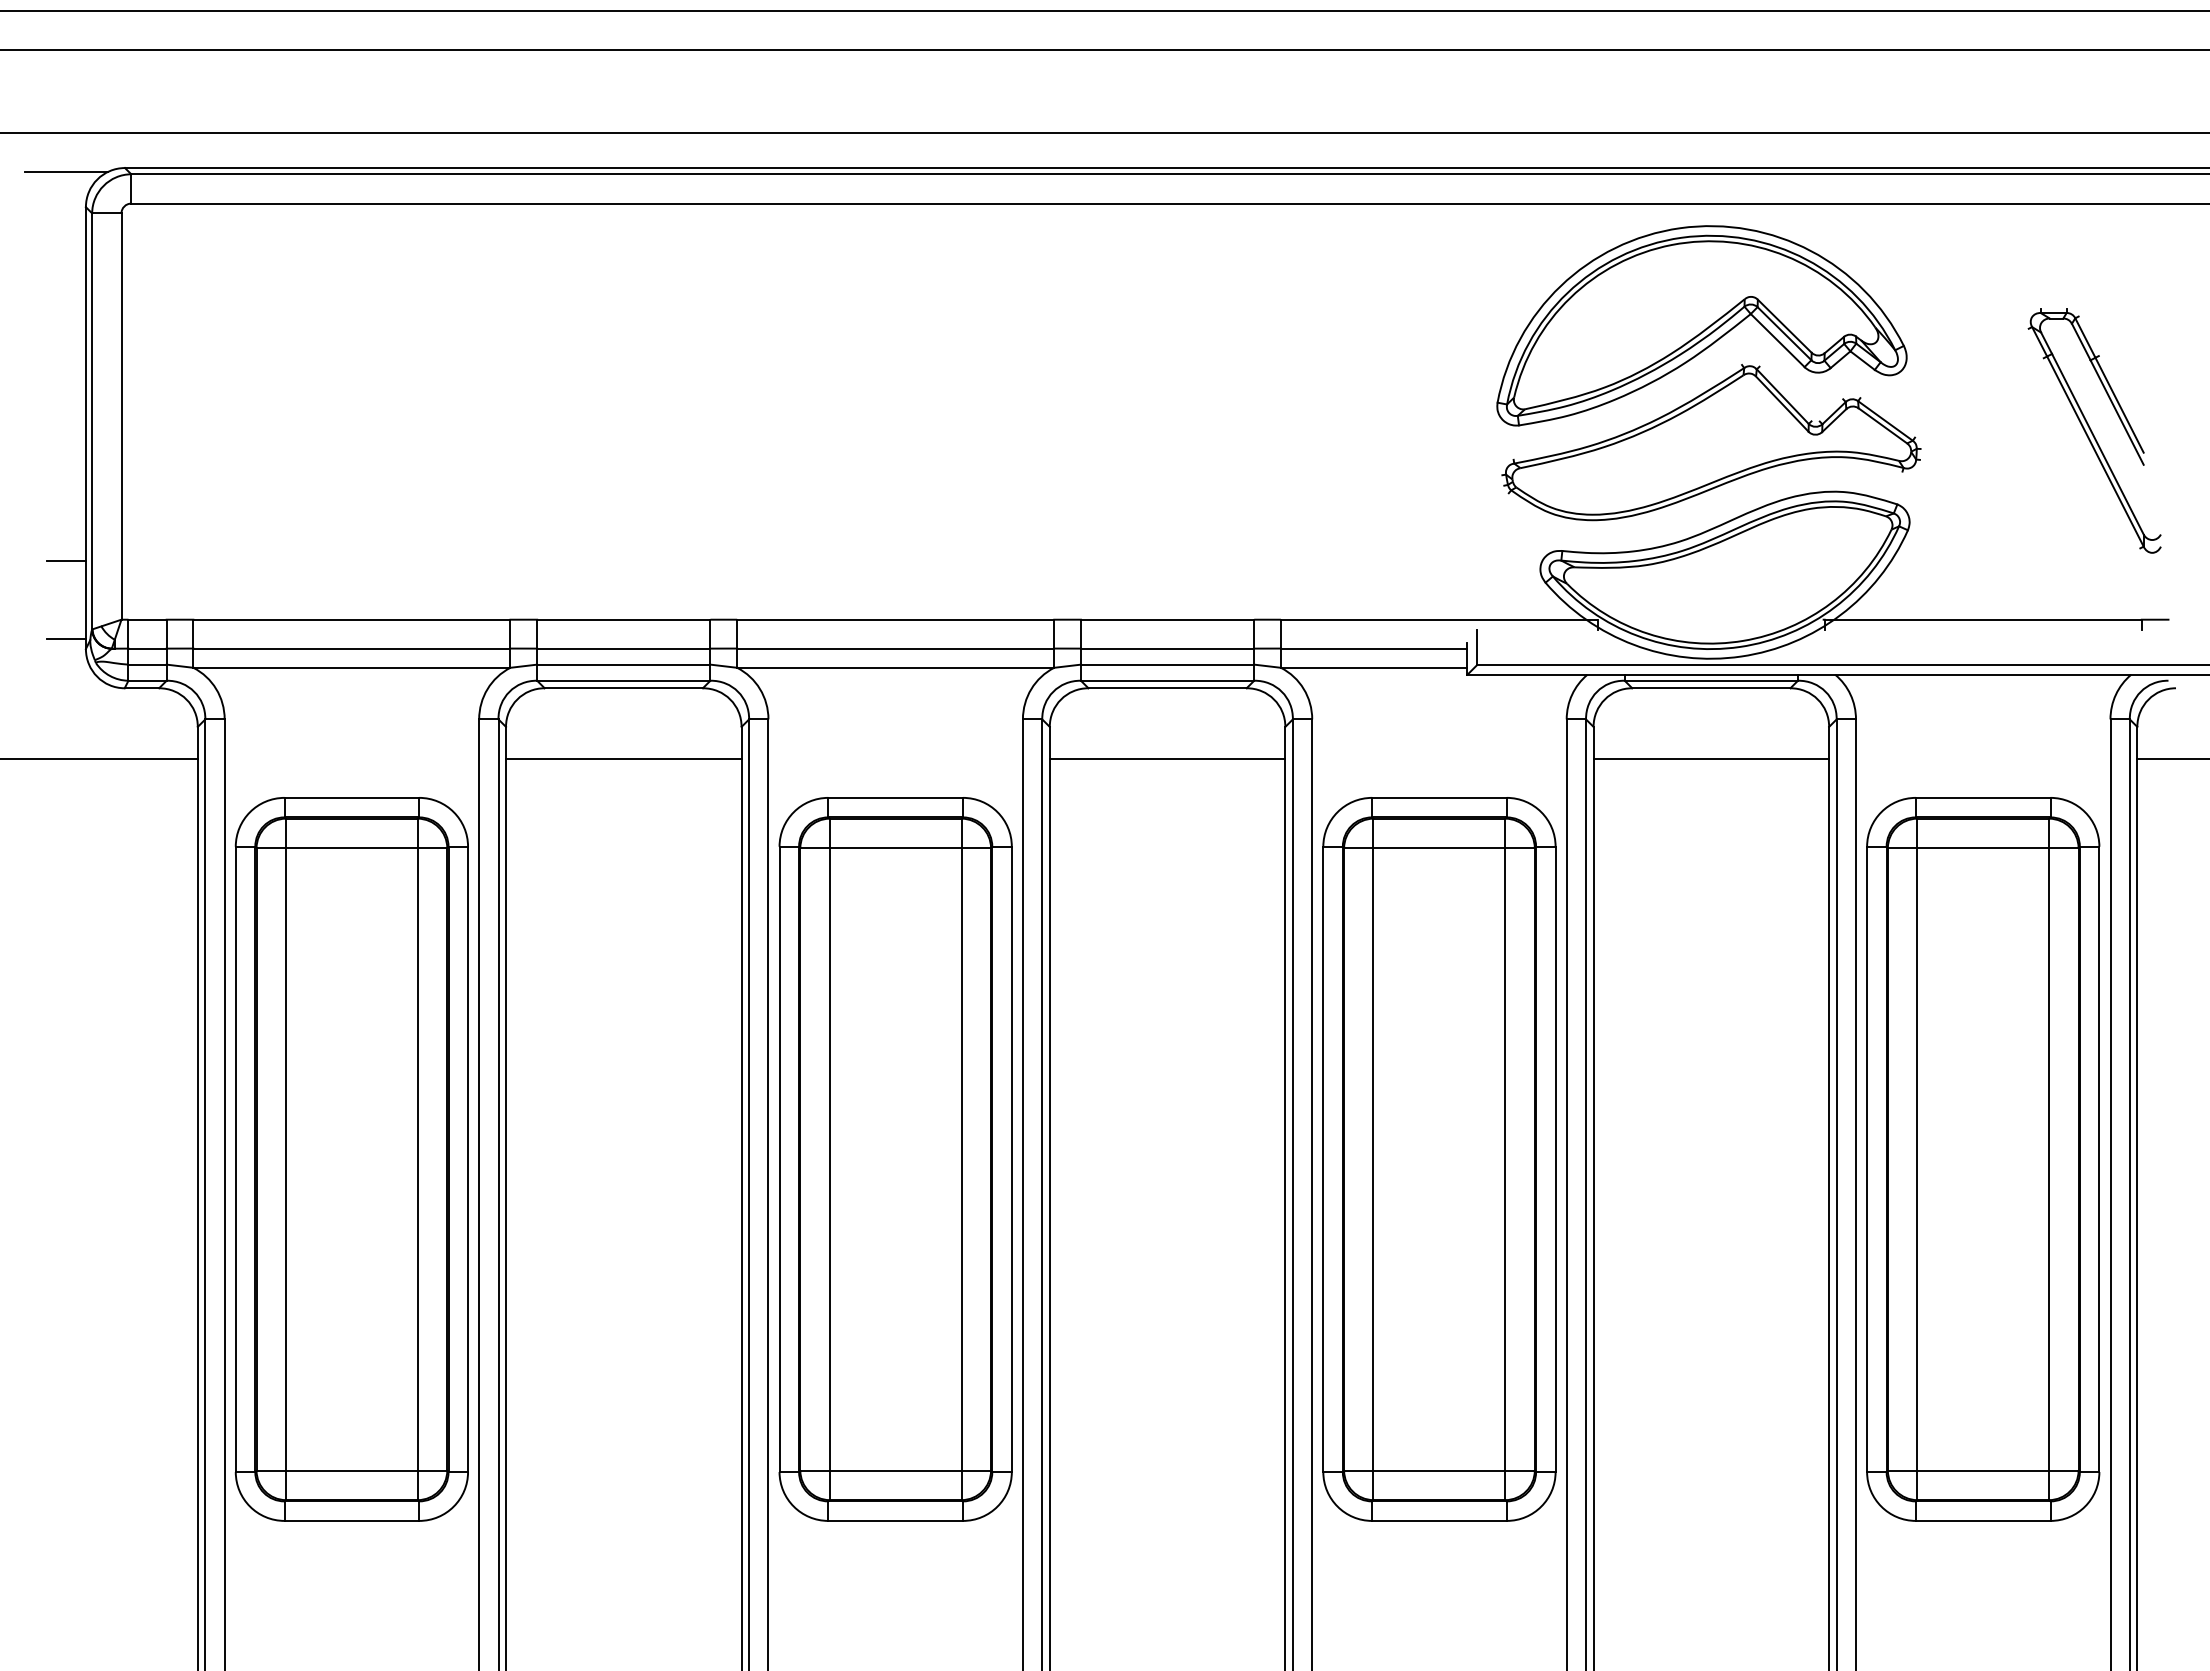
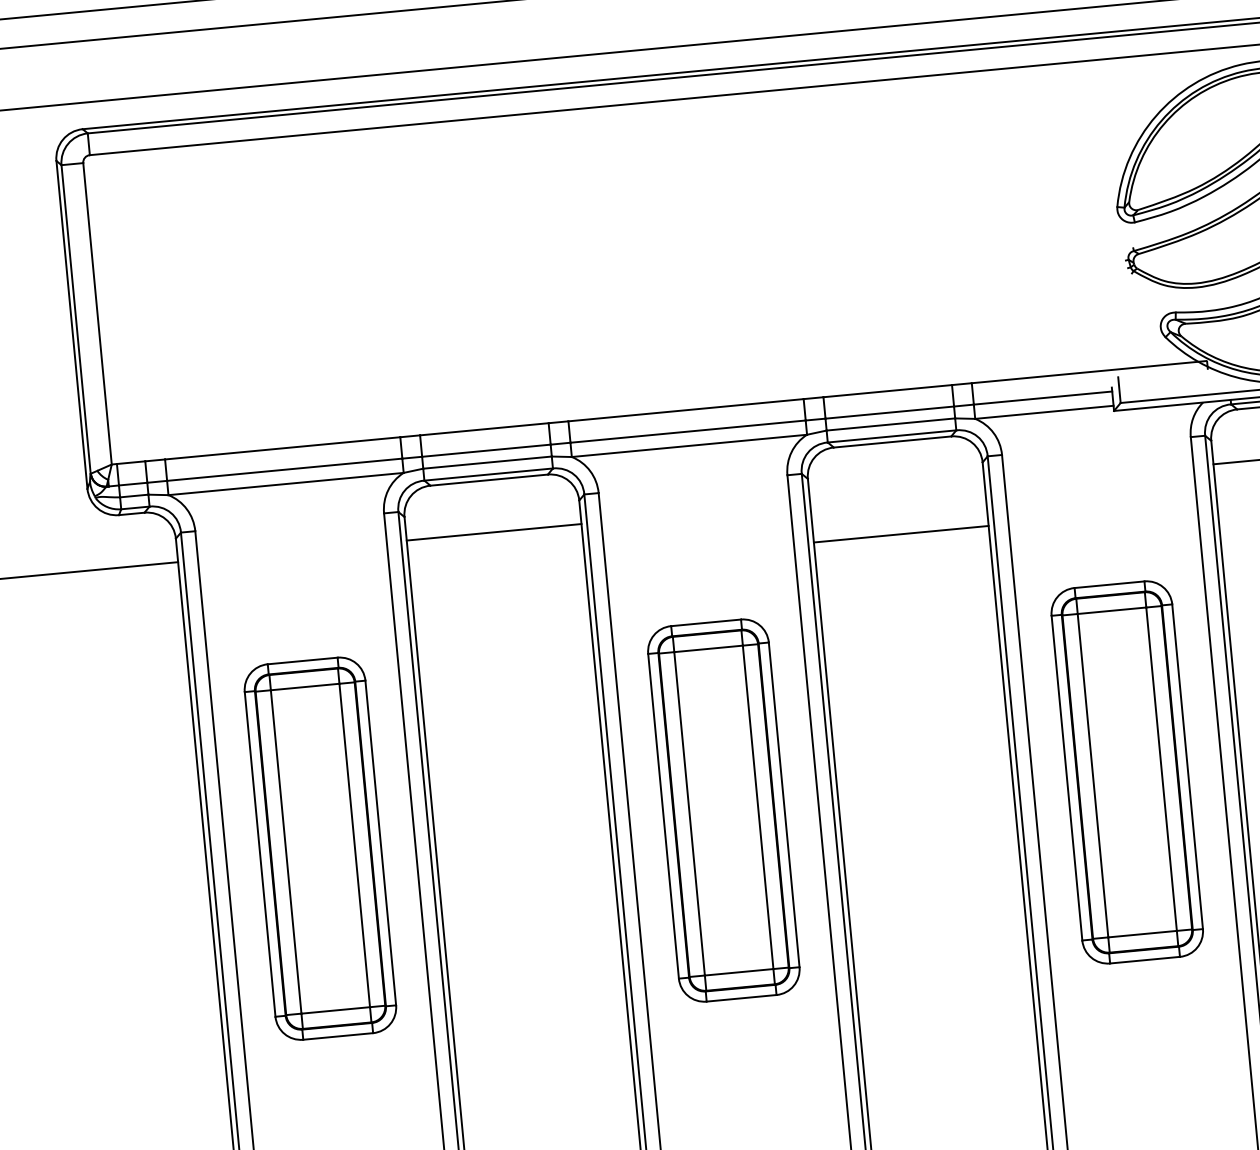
line: (65, 171) -> (38, 135), removed
line: (65, 560) -> (66, 424), removed
line: (65, 639) -> (71, 483), removed
line: (1167, 758) -> (901, 534), moved
part: (351, 1159) -> (320, 848), size x0.7
part: (895, 1159) -> (723, 810), size x0.7
part: (1439, 1159) -> (1127, 772), size x0.7

